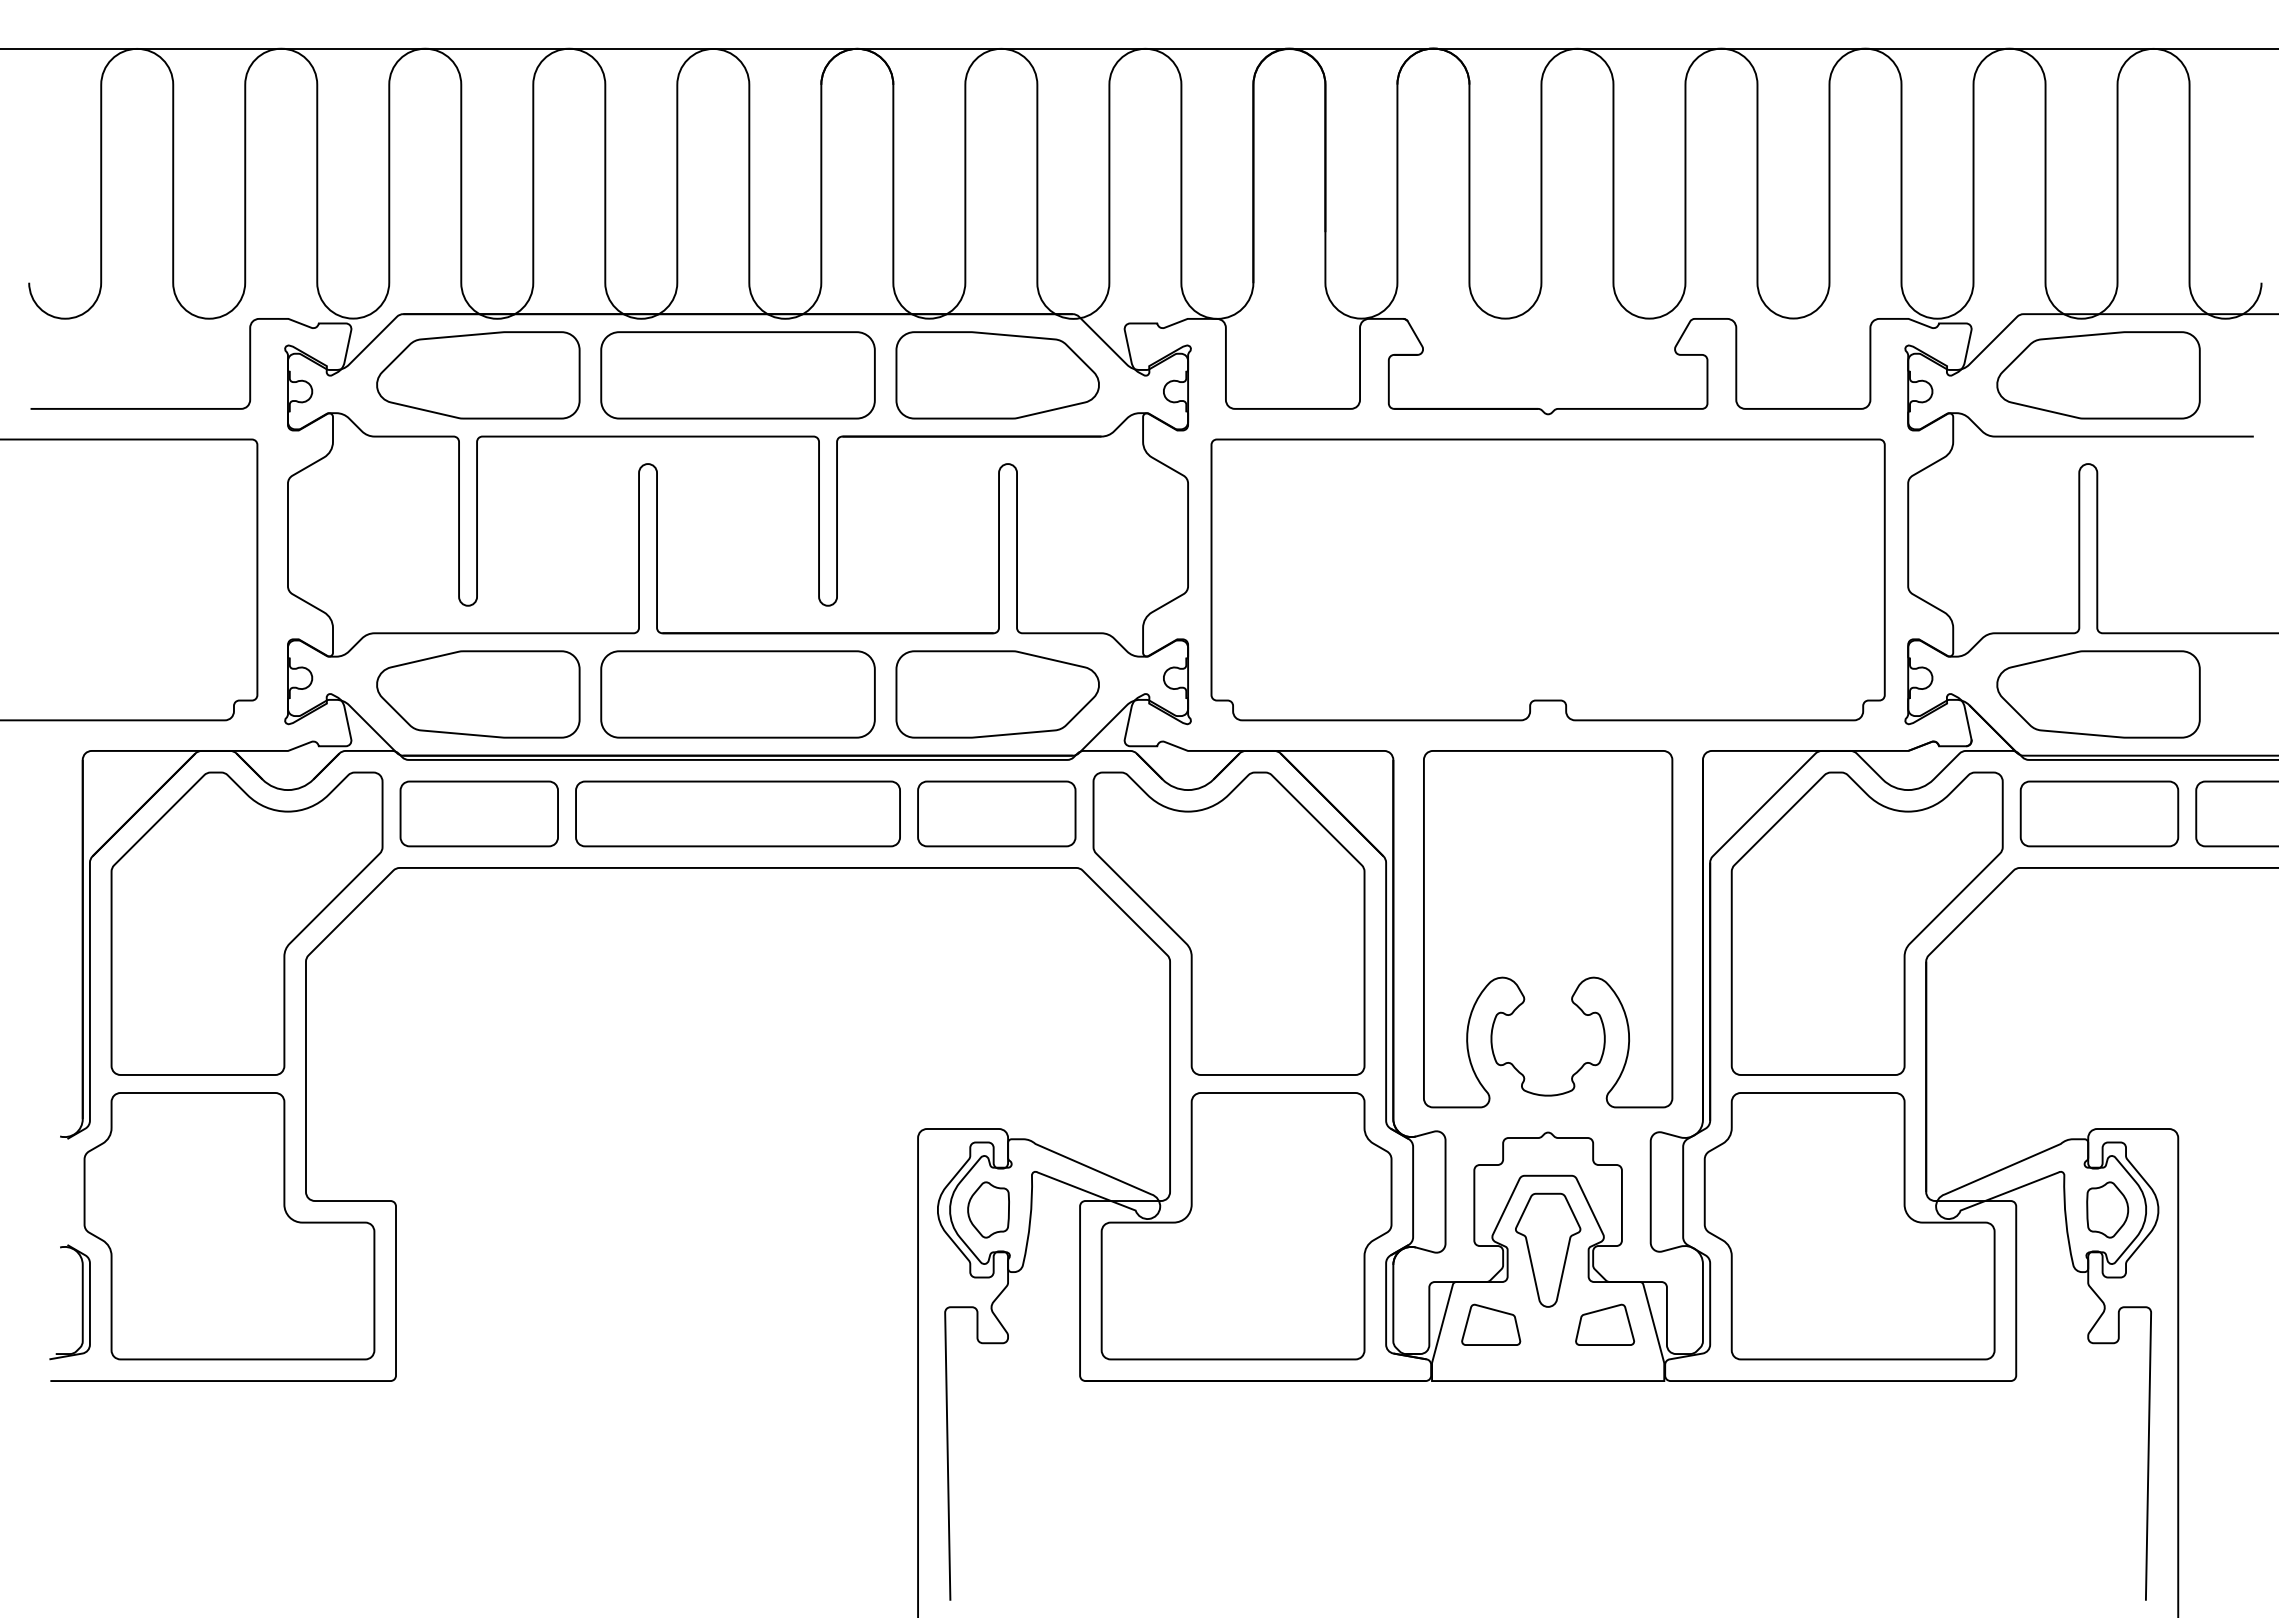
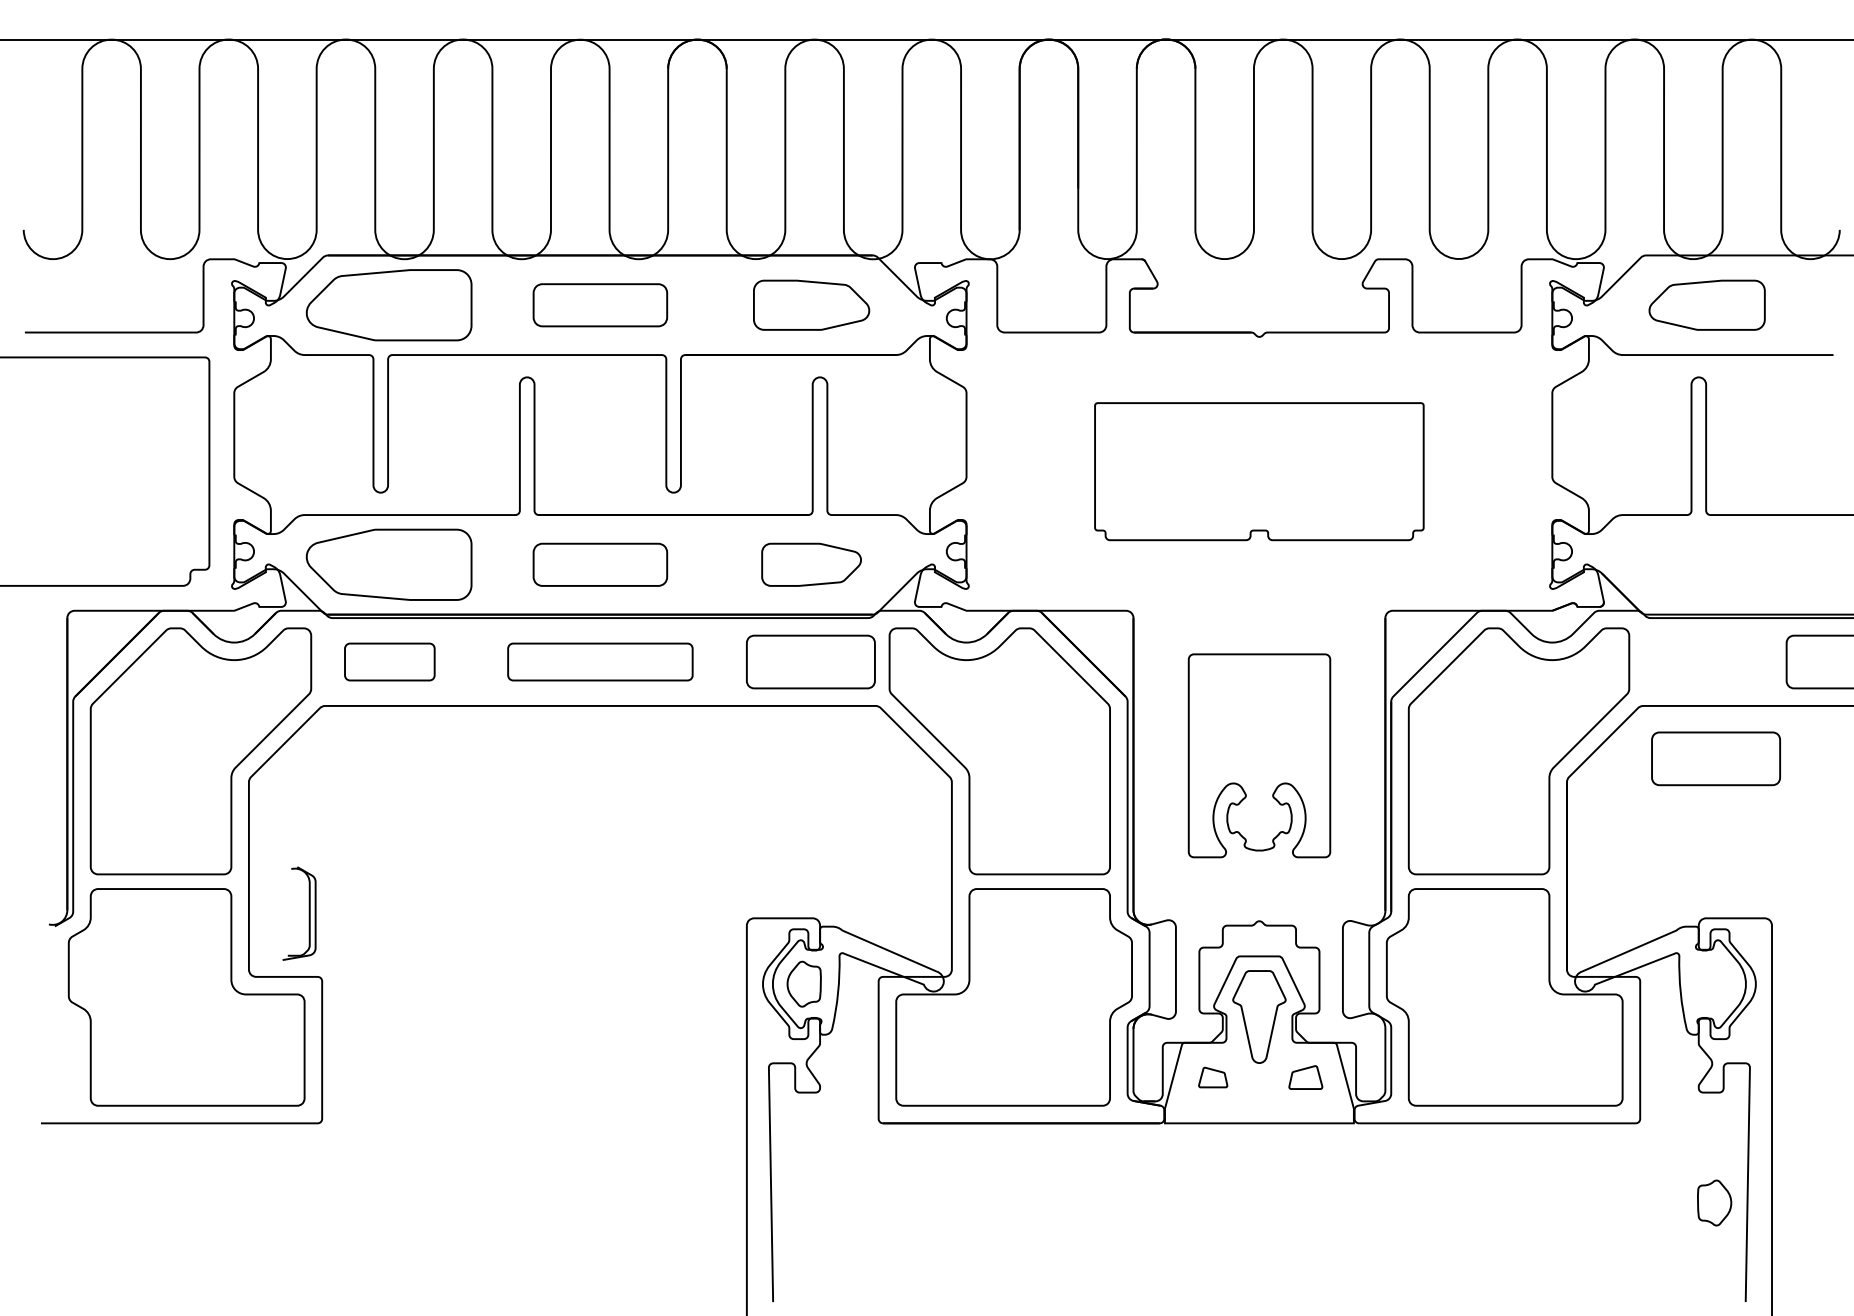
part: (737, 375) -> (599, 305), size x0.6
part: (997, 375) -> (811, 305), size x0.7
part: (2098, 375) -> (1707, 305), size x0.7
part: (1547, 579) -> (1258, 471), size x0.6
part: (737, 694) -> (599, 564), size x0.6
part: (997, 694) -> (811, 564), size x0.6
part: (2098, 694) -> (1707, 564), removed
part: (478, 813) -> (389, 661), size x0.7
part: (737, 813) -> (599, 661), size x0.7
part: (2099, 813) -> (1716, 758), moved
part: (1548, 929) -> (1259, 756), size x0.7
part: (2107, 1209) -> (1714, 1202), moved
part: (81, 1302) -> (308, 913), moved
part: (1491, 1324) -> (1213, 1077), size x0.6
part: (1605, 1324) -> (1306, 1077), size x0.7

